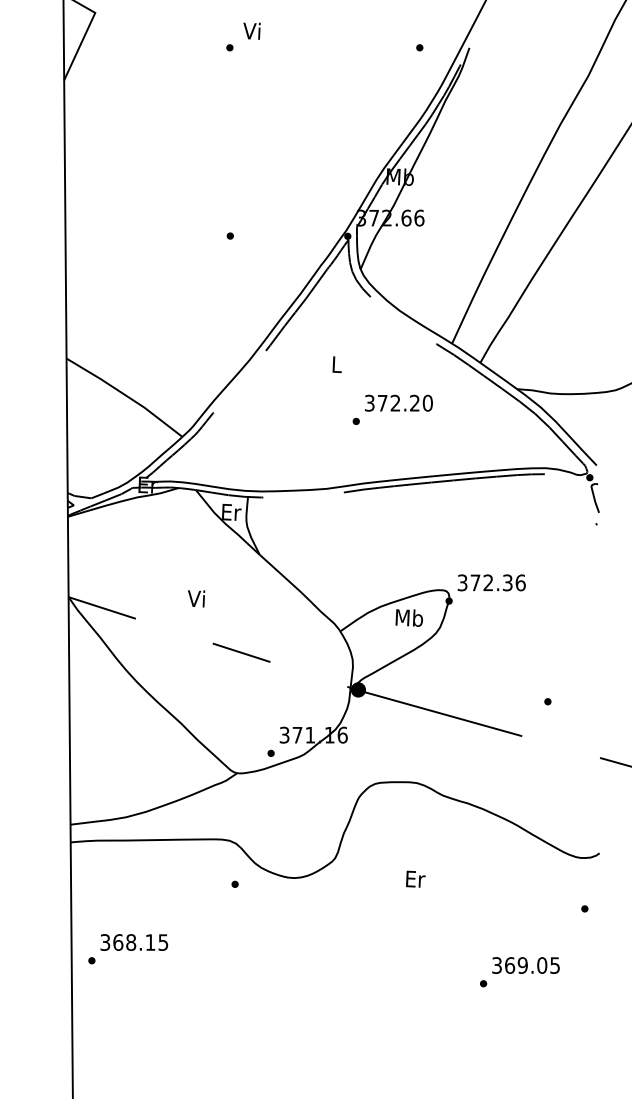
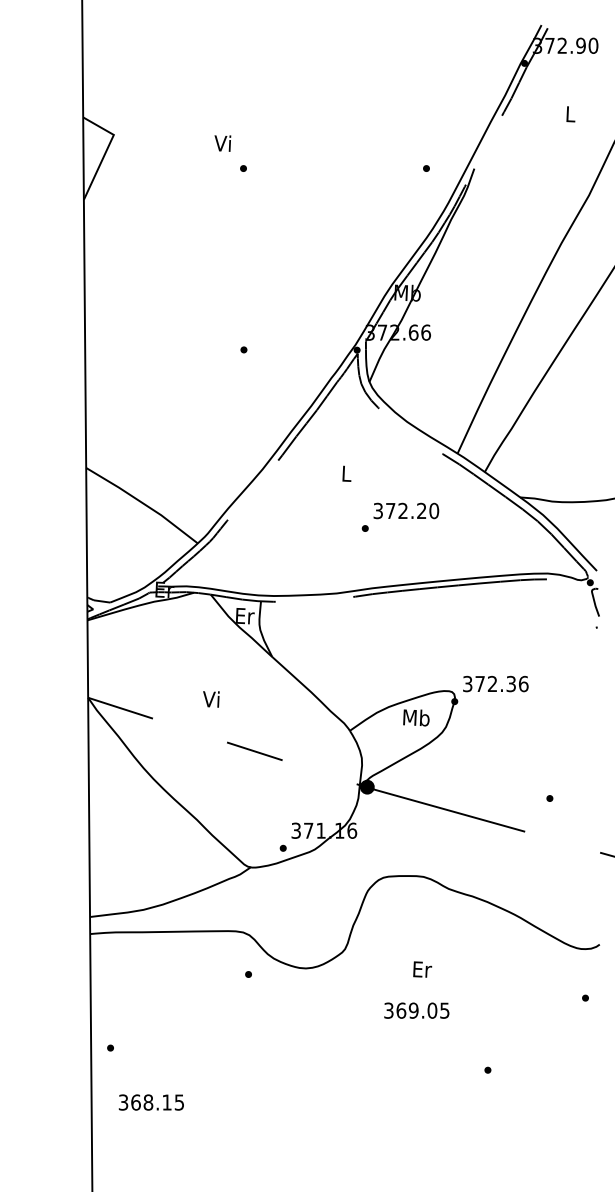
text: (251, 31) -> (222, 143), moved
text: (133, 942) -> (150, 1102), moved
text: (525, 965) -> (416, 1010), moved

